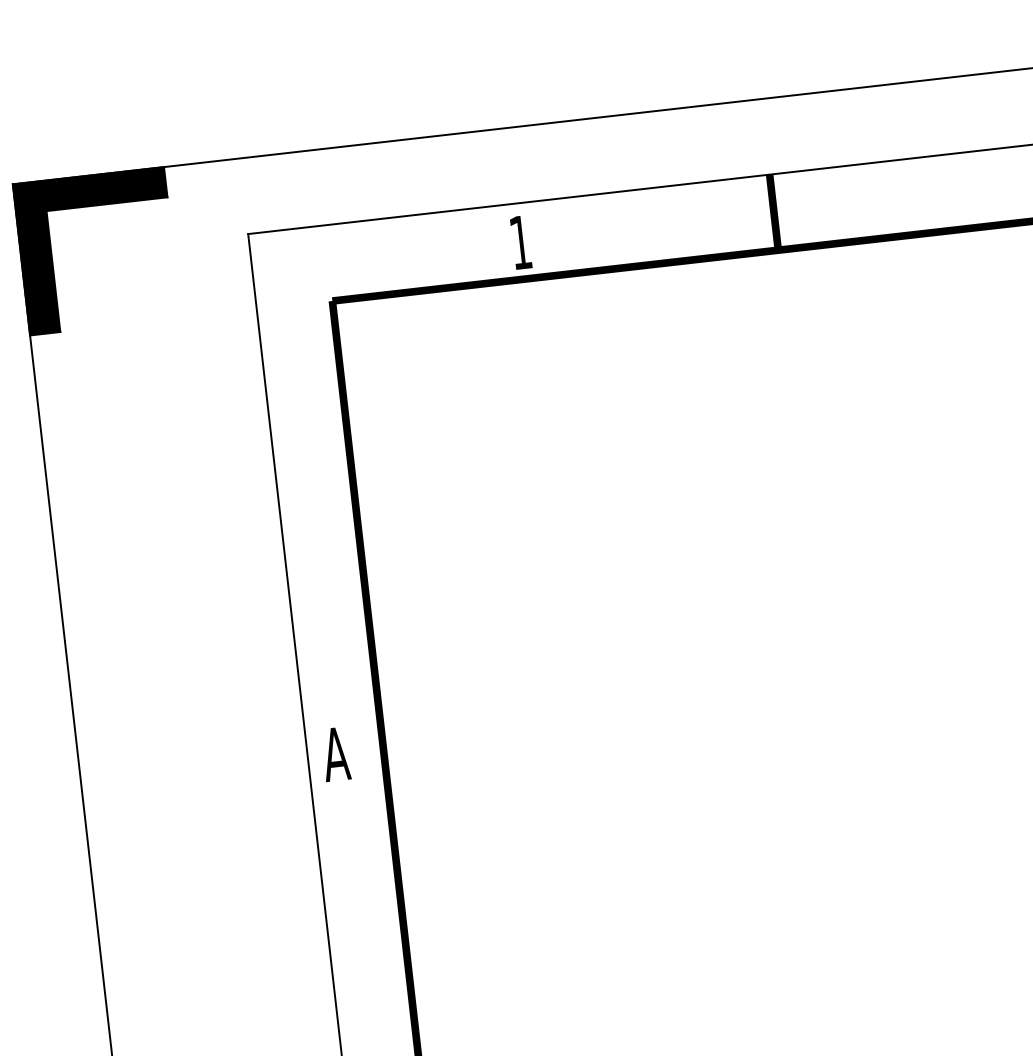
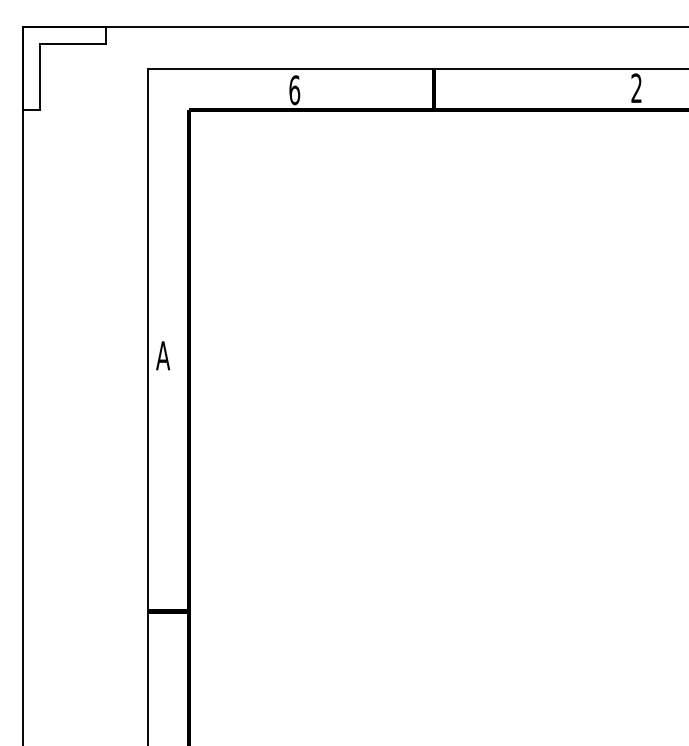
text: (520, 243) -> (294, 90), 1 -> 6
fill: (96, 250) -> (64, 68), removed

